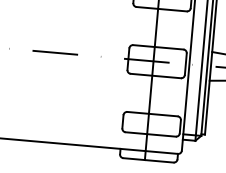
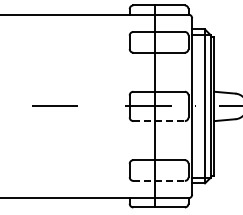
line: (156, 76) -> (159, 121), solid -> dashed
line: (151, 134) -> (159, 180), solid -> dashed

